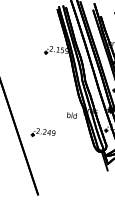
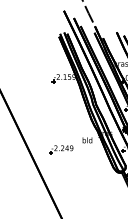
part: (43, 133) -> (61, 149), moved

